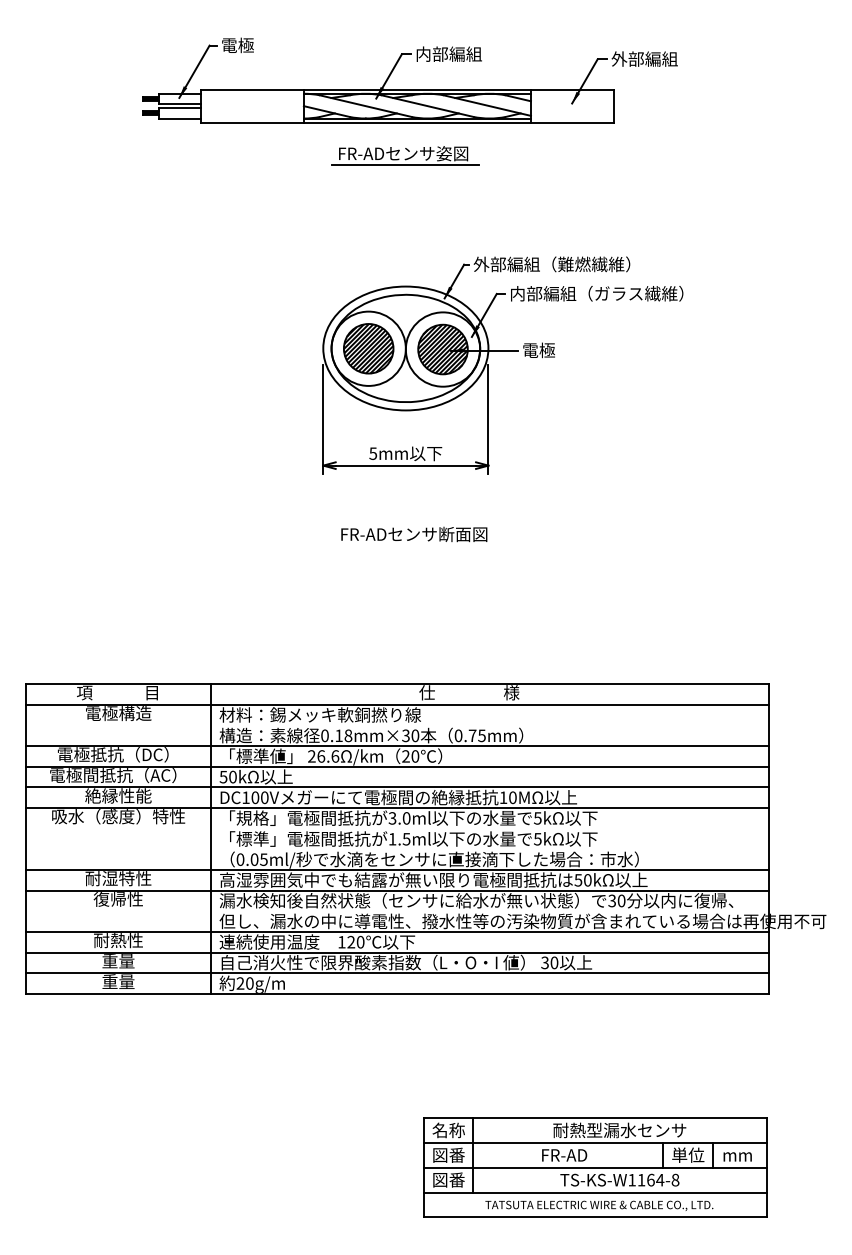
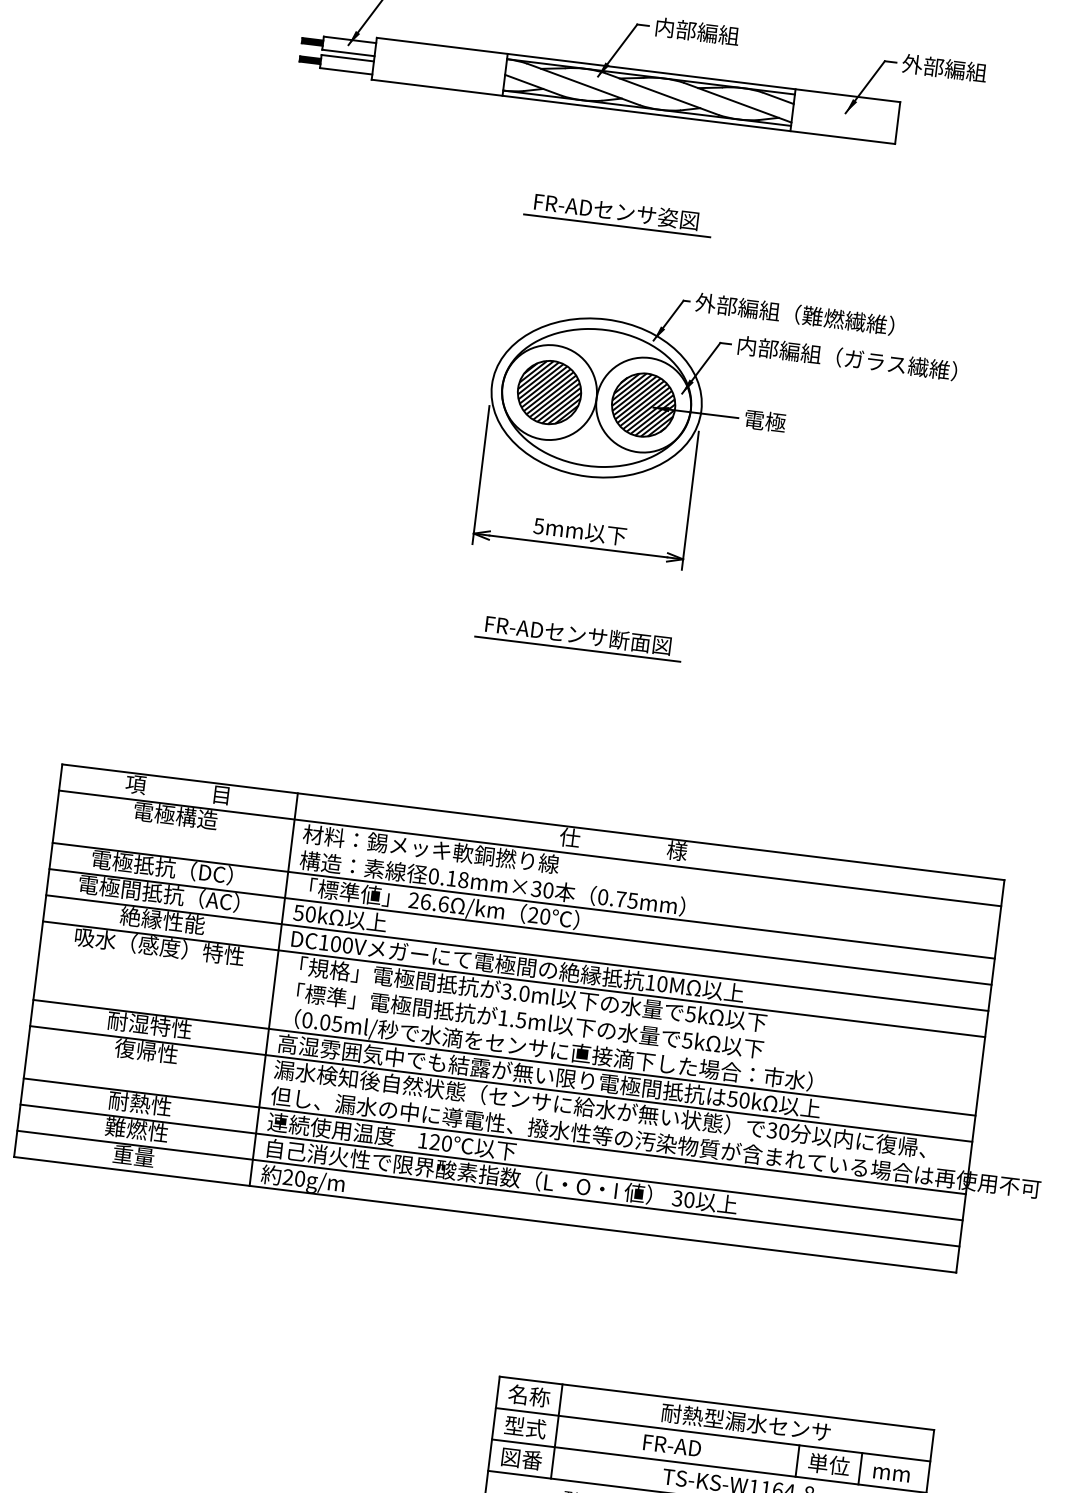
part: (405, 155) -> (618, 214), moved
line: (414, 545) -> (576, 649), added
text: (117, 961) -> (135, 1130), 重量 -> 難燃性
text: (448, 1154) -> (525, 1426), 図番 -> 型式

